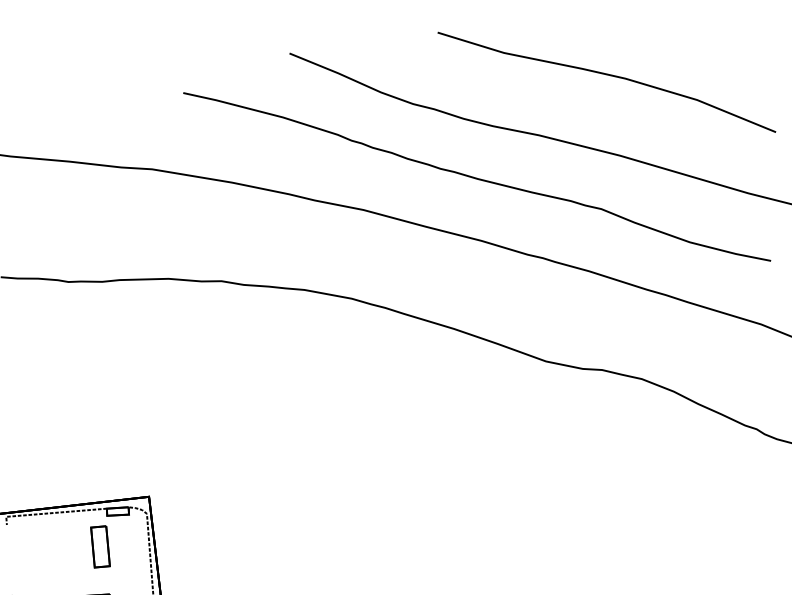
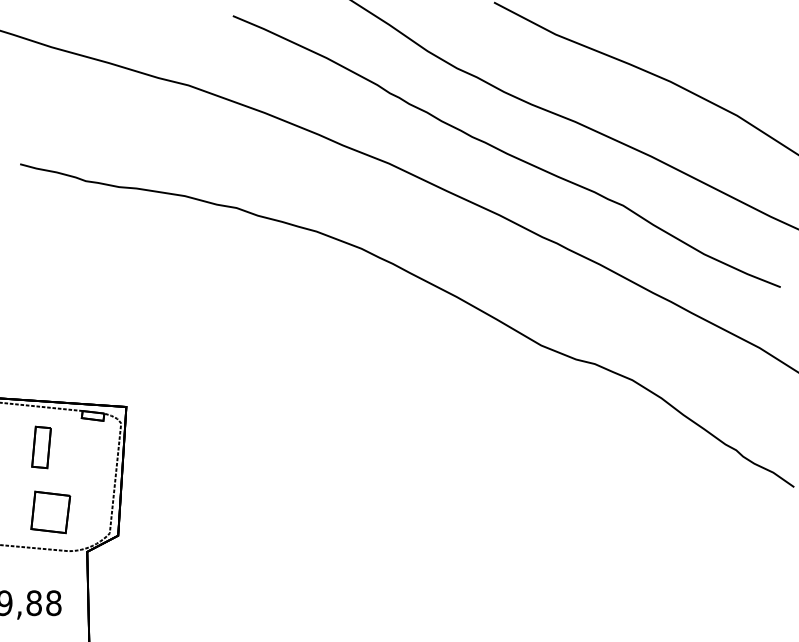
part: (100, 546) -> (41, 447), moved

